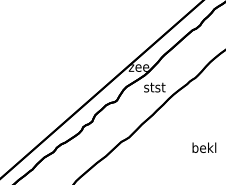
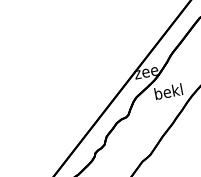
text: (154, 87) -> (168, 91), stst -> bekl

